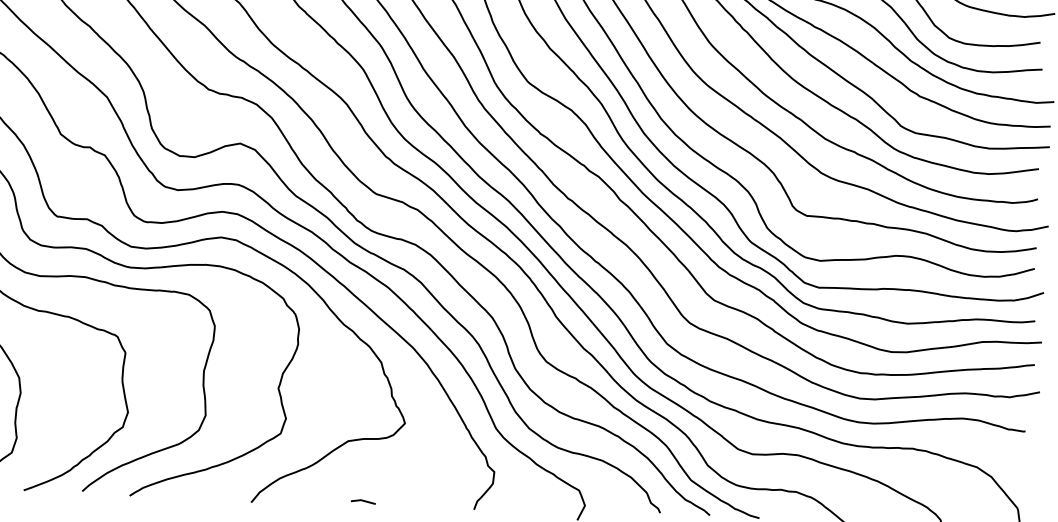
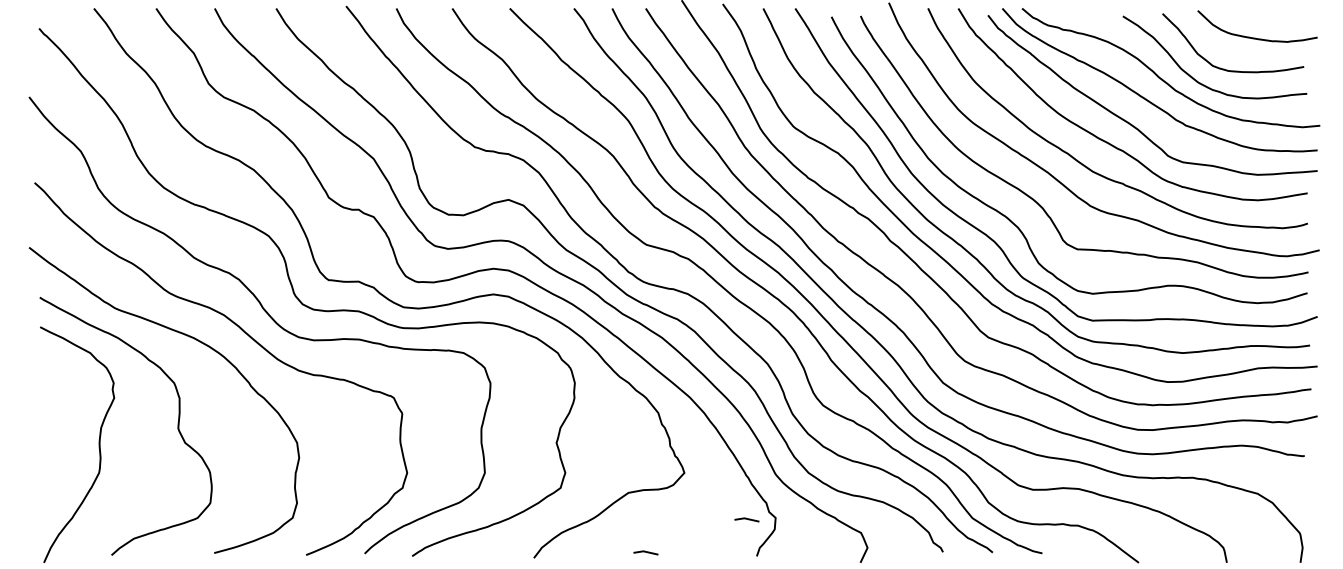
line: (465, 472) -> (746, 519), added

